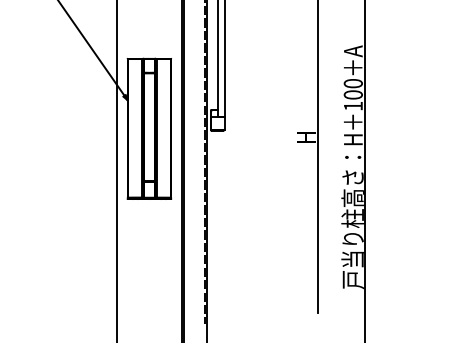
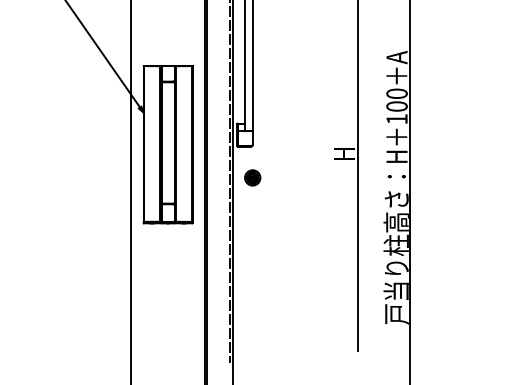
part: (224, 158) -> (252, 177), added

